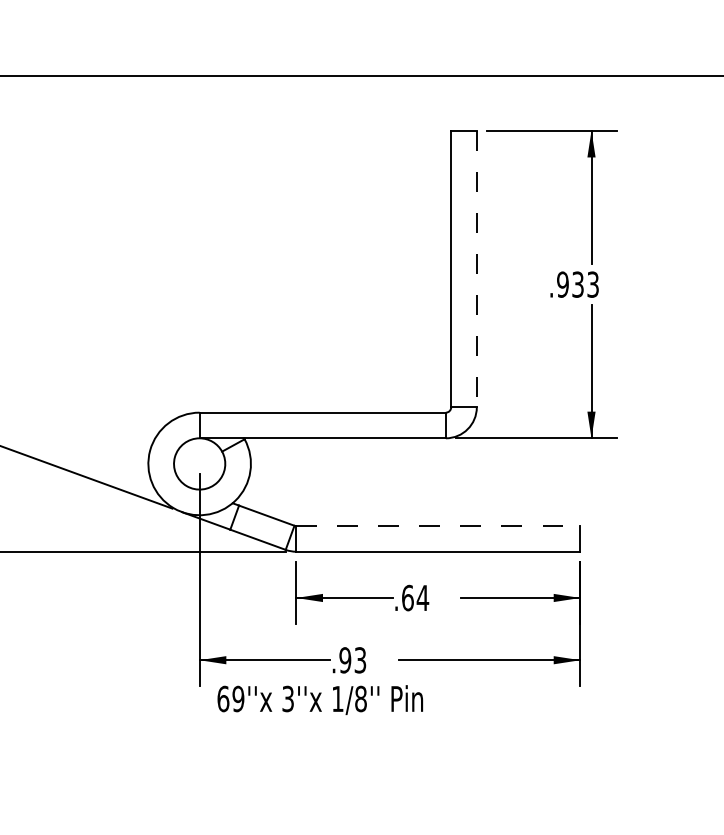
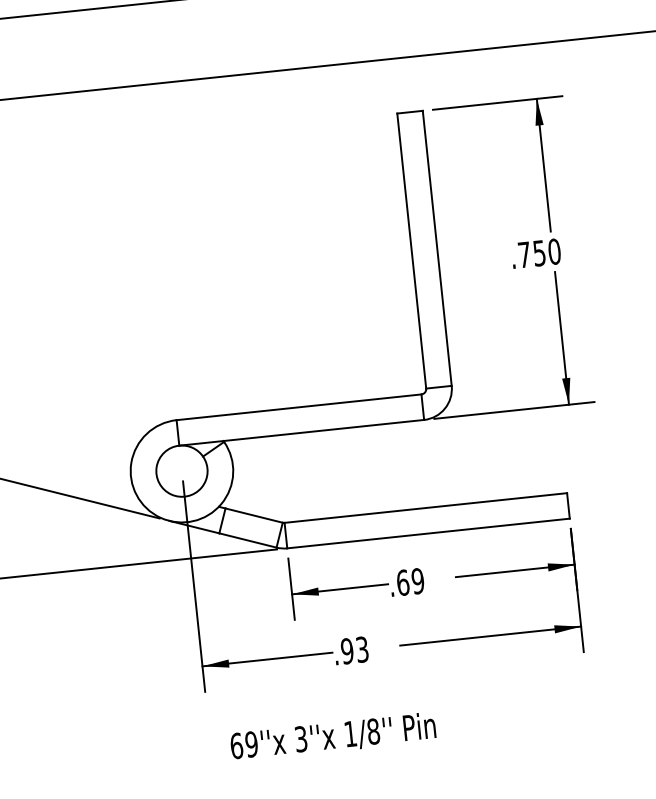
line: (476, 269) -> (436, 248), dashed -> solid
text: (578, 284) -> (539, 253), .933 -> .750
line: (438, 526) -> (426, 508), dashed -> solid
text: (422, 597) -> (417, 580), .64 -> .69
text: (319, 699) -> (332, 736), moved

